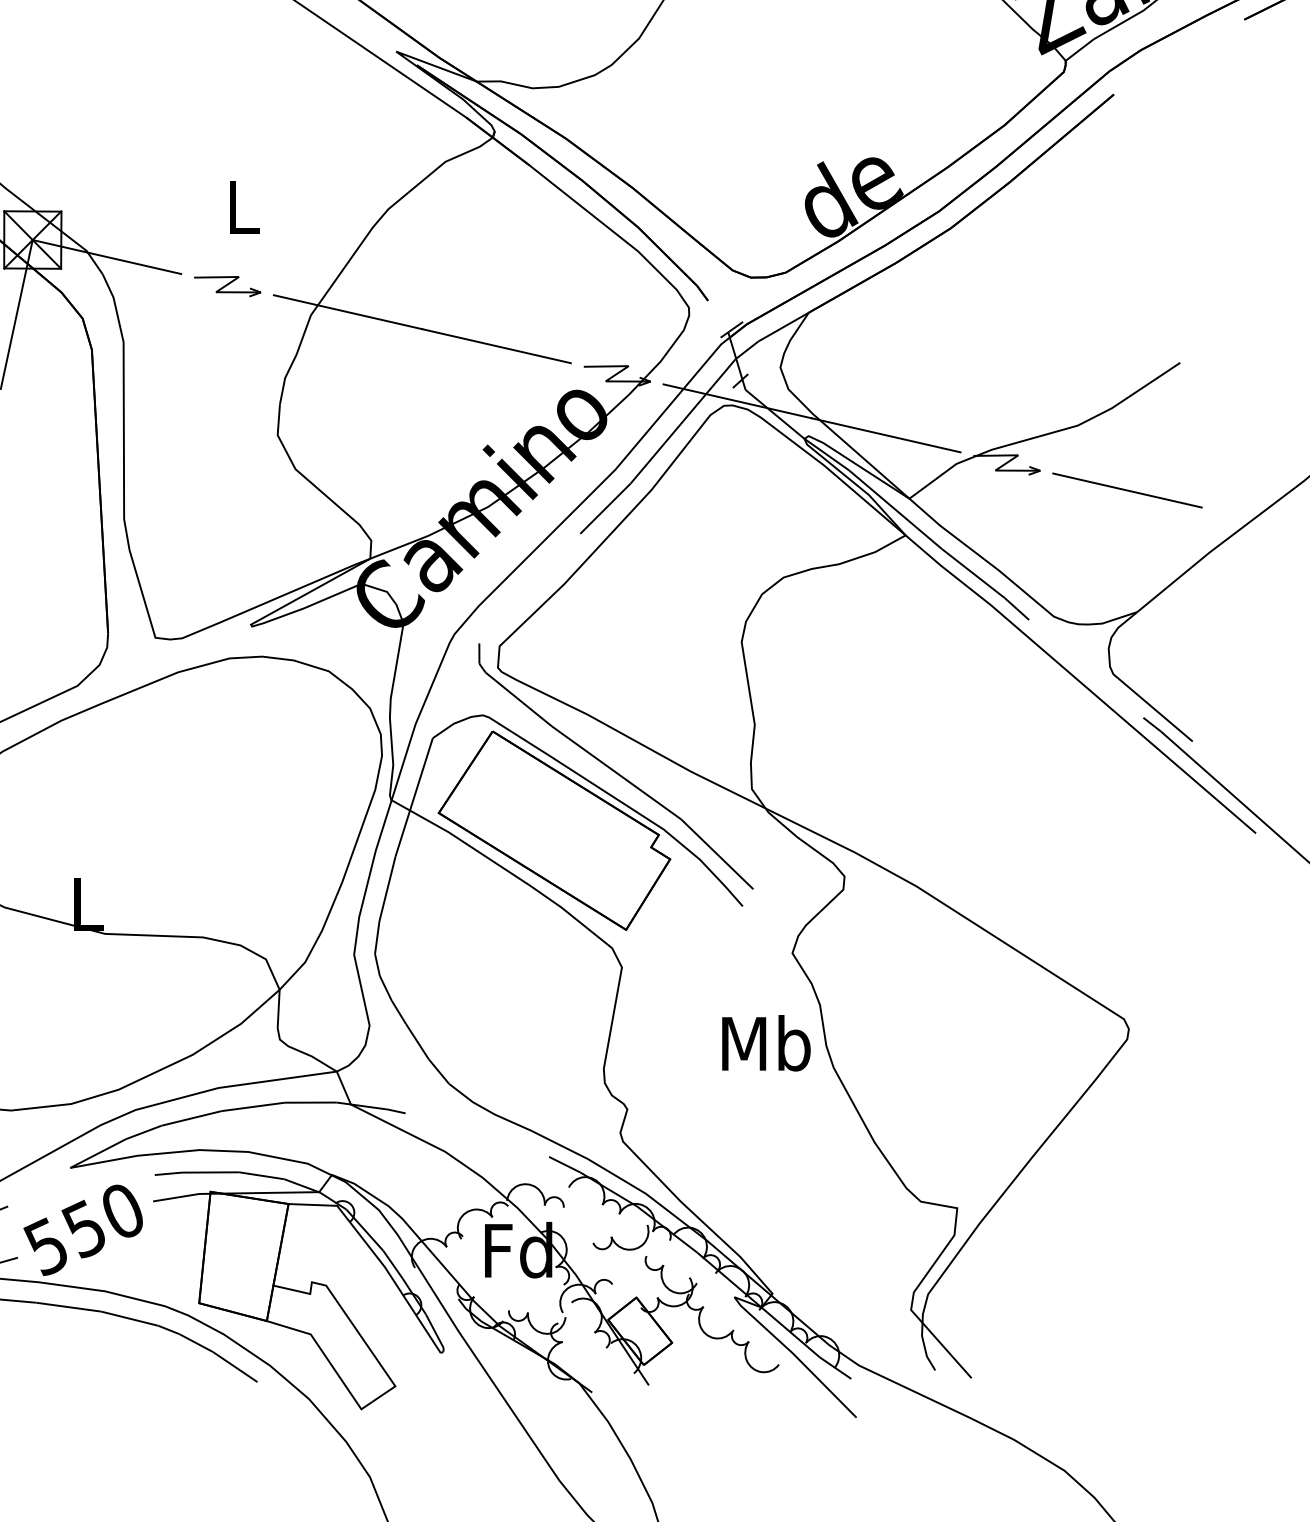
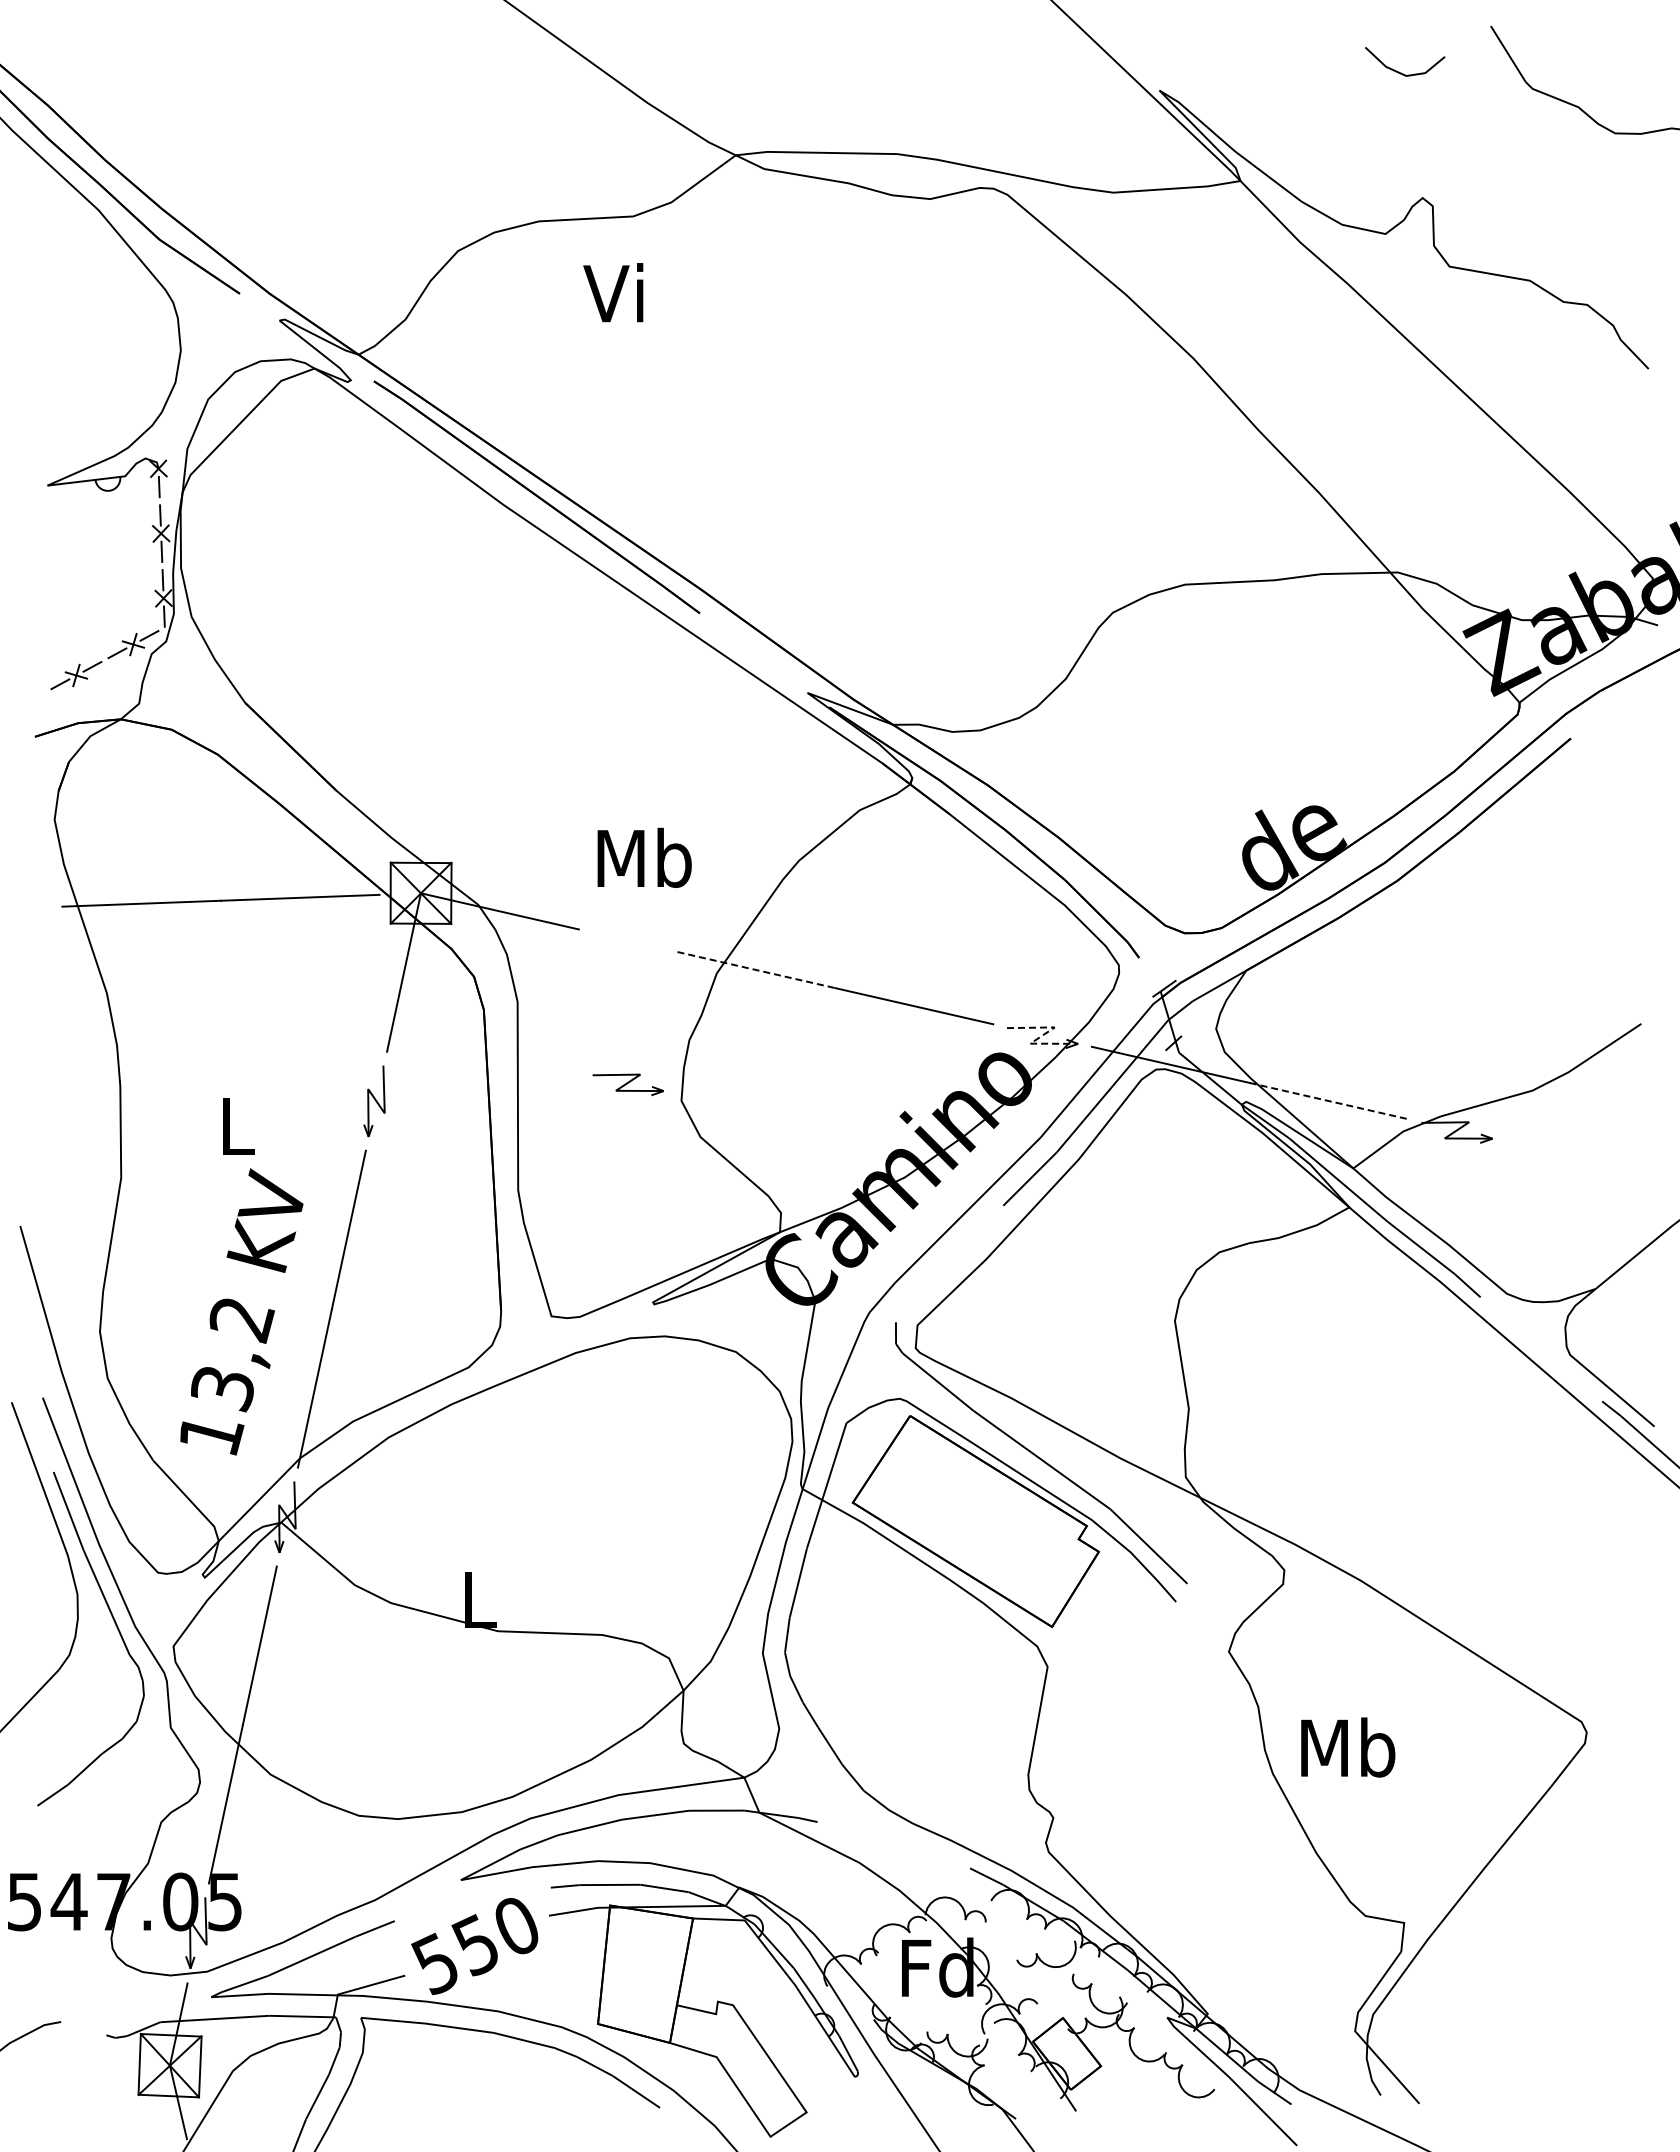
text: (242, 206) -> (644, 857), L -> Mb
part: (226, 286) -> (627, 1084), moved
line: (348, 312) -> (756, 970), solid -> dashed
line: (617, 373) -> (1042, 1035), solid -> dashed
line: (886, 435) -> (1328, 1101), solid -> dashed
line: (1127, 490) -> (1585, 1159), removed
text: (766, 1043) -> (1348, 1747), moved

